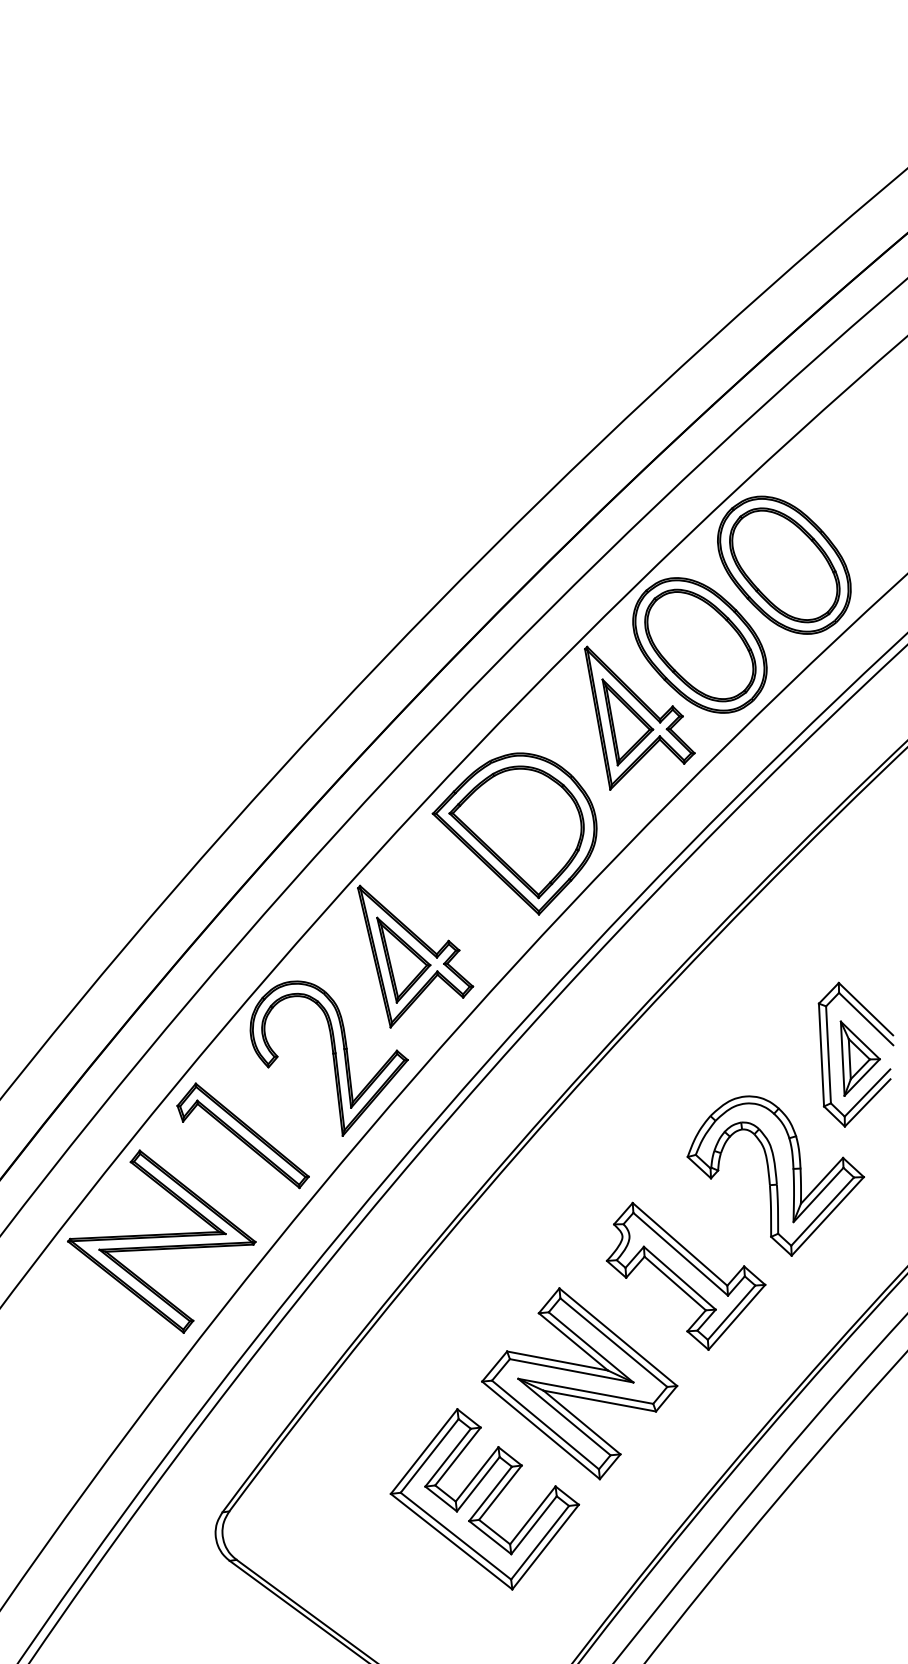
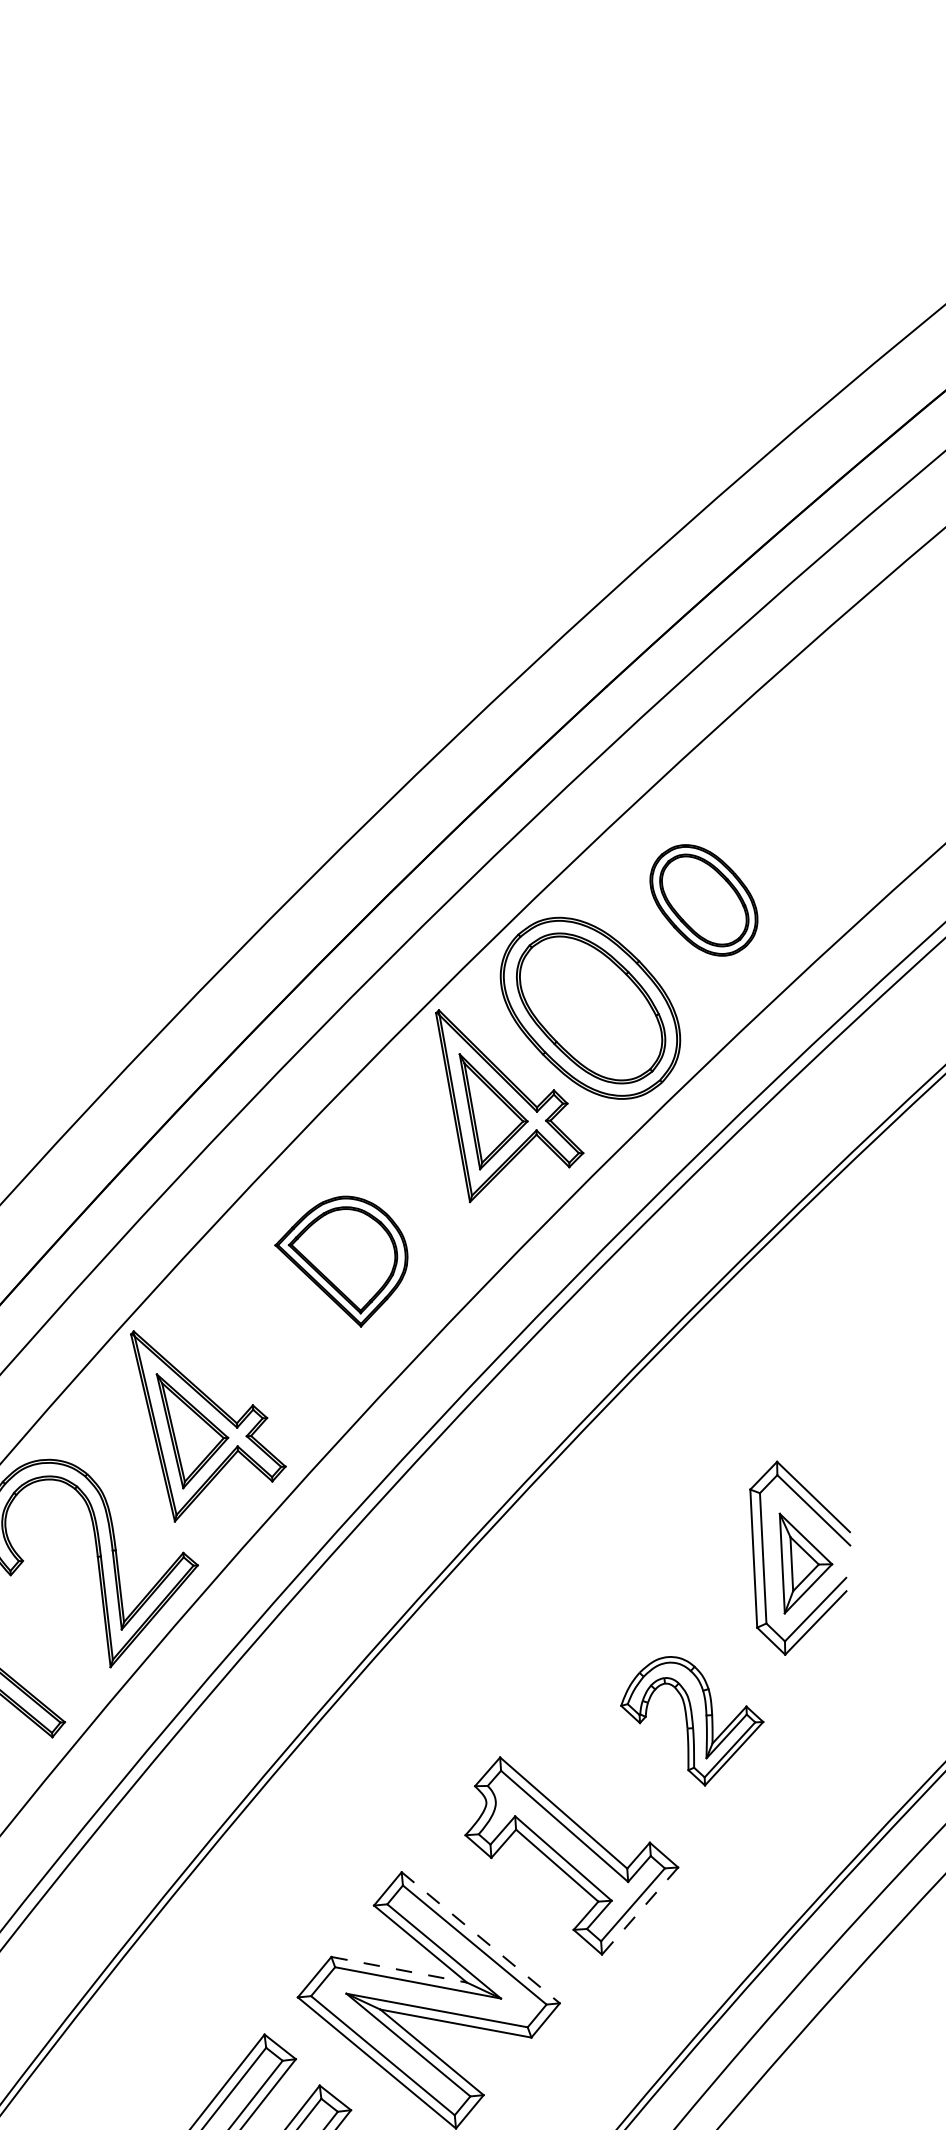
part: (784, 564) -> (704, 899), size x0.6
part: (514, 833) -> (341, 1260), size x0.6
part: (775, 1175) -> (691, 1720), size x0.6
line: (736, 1317) -> (639, 1911), solid -> dashed
line: (618, 1337) -> (481, 1938), solid -> dashed
line: (558, 1361) -> (400, 1970), solid -> dashed

